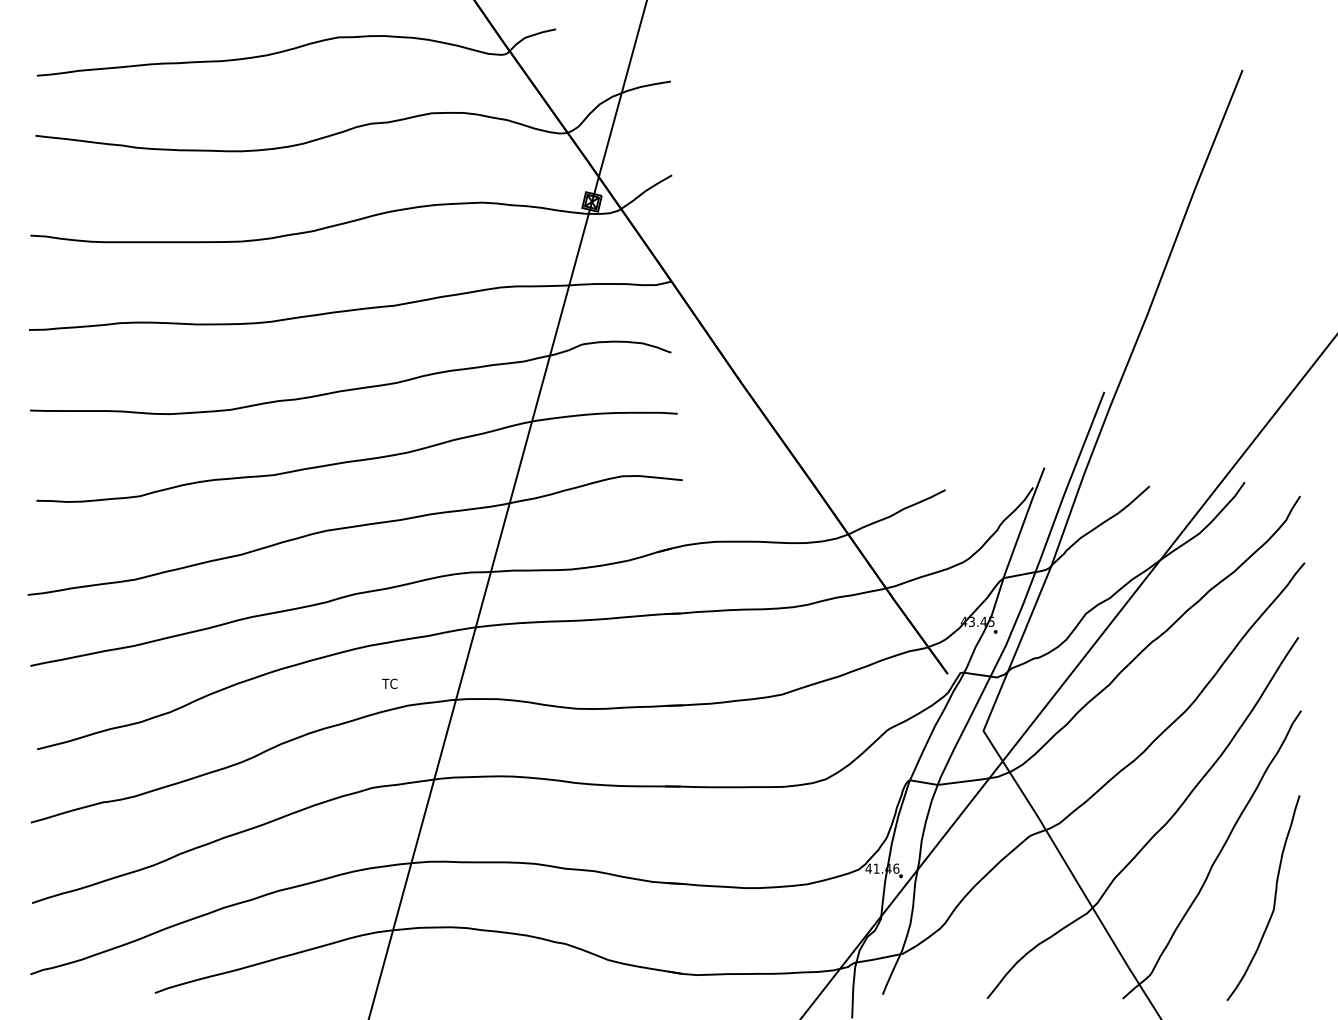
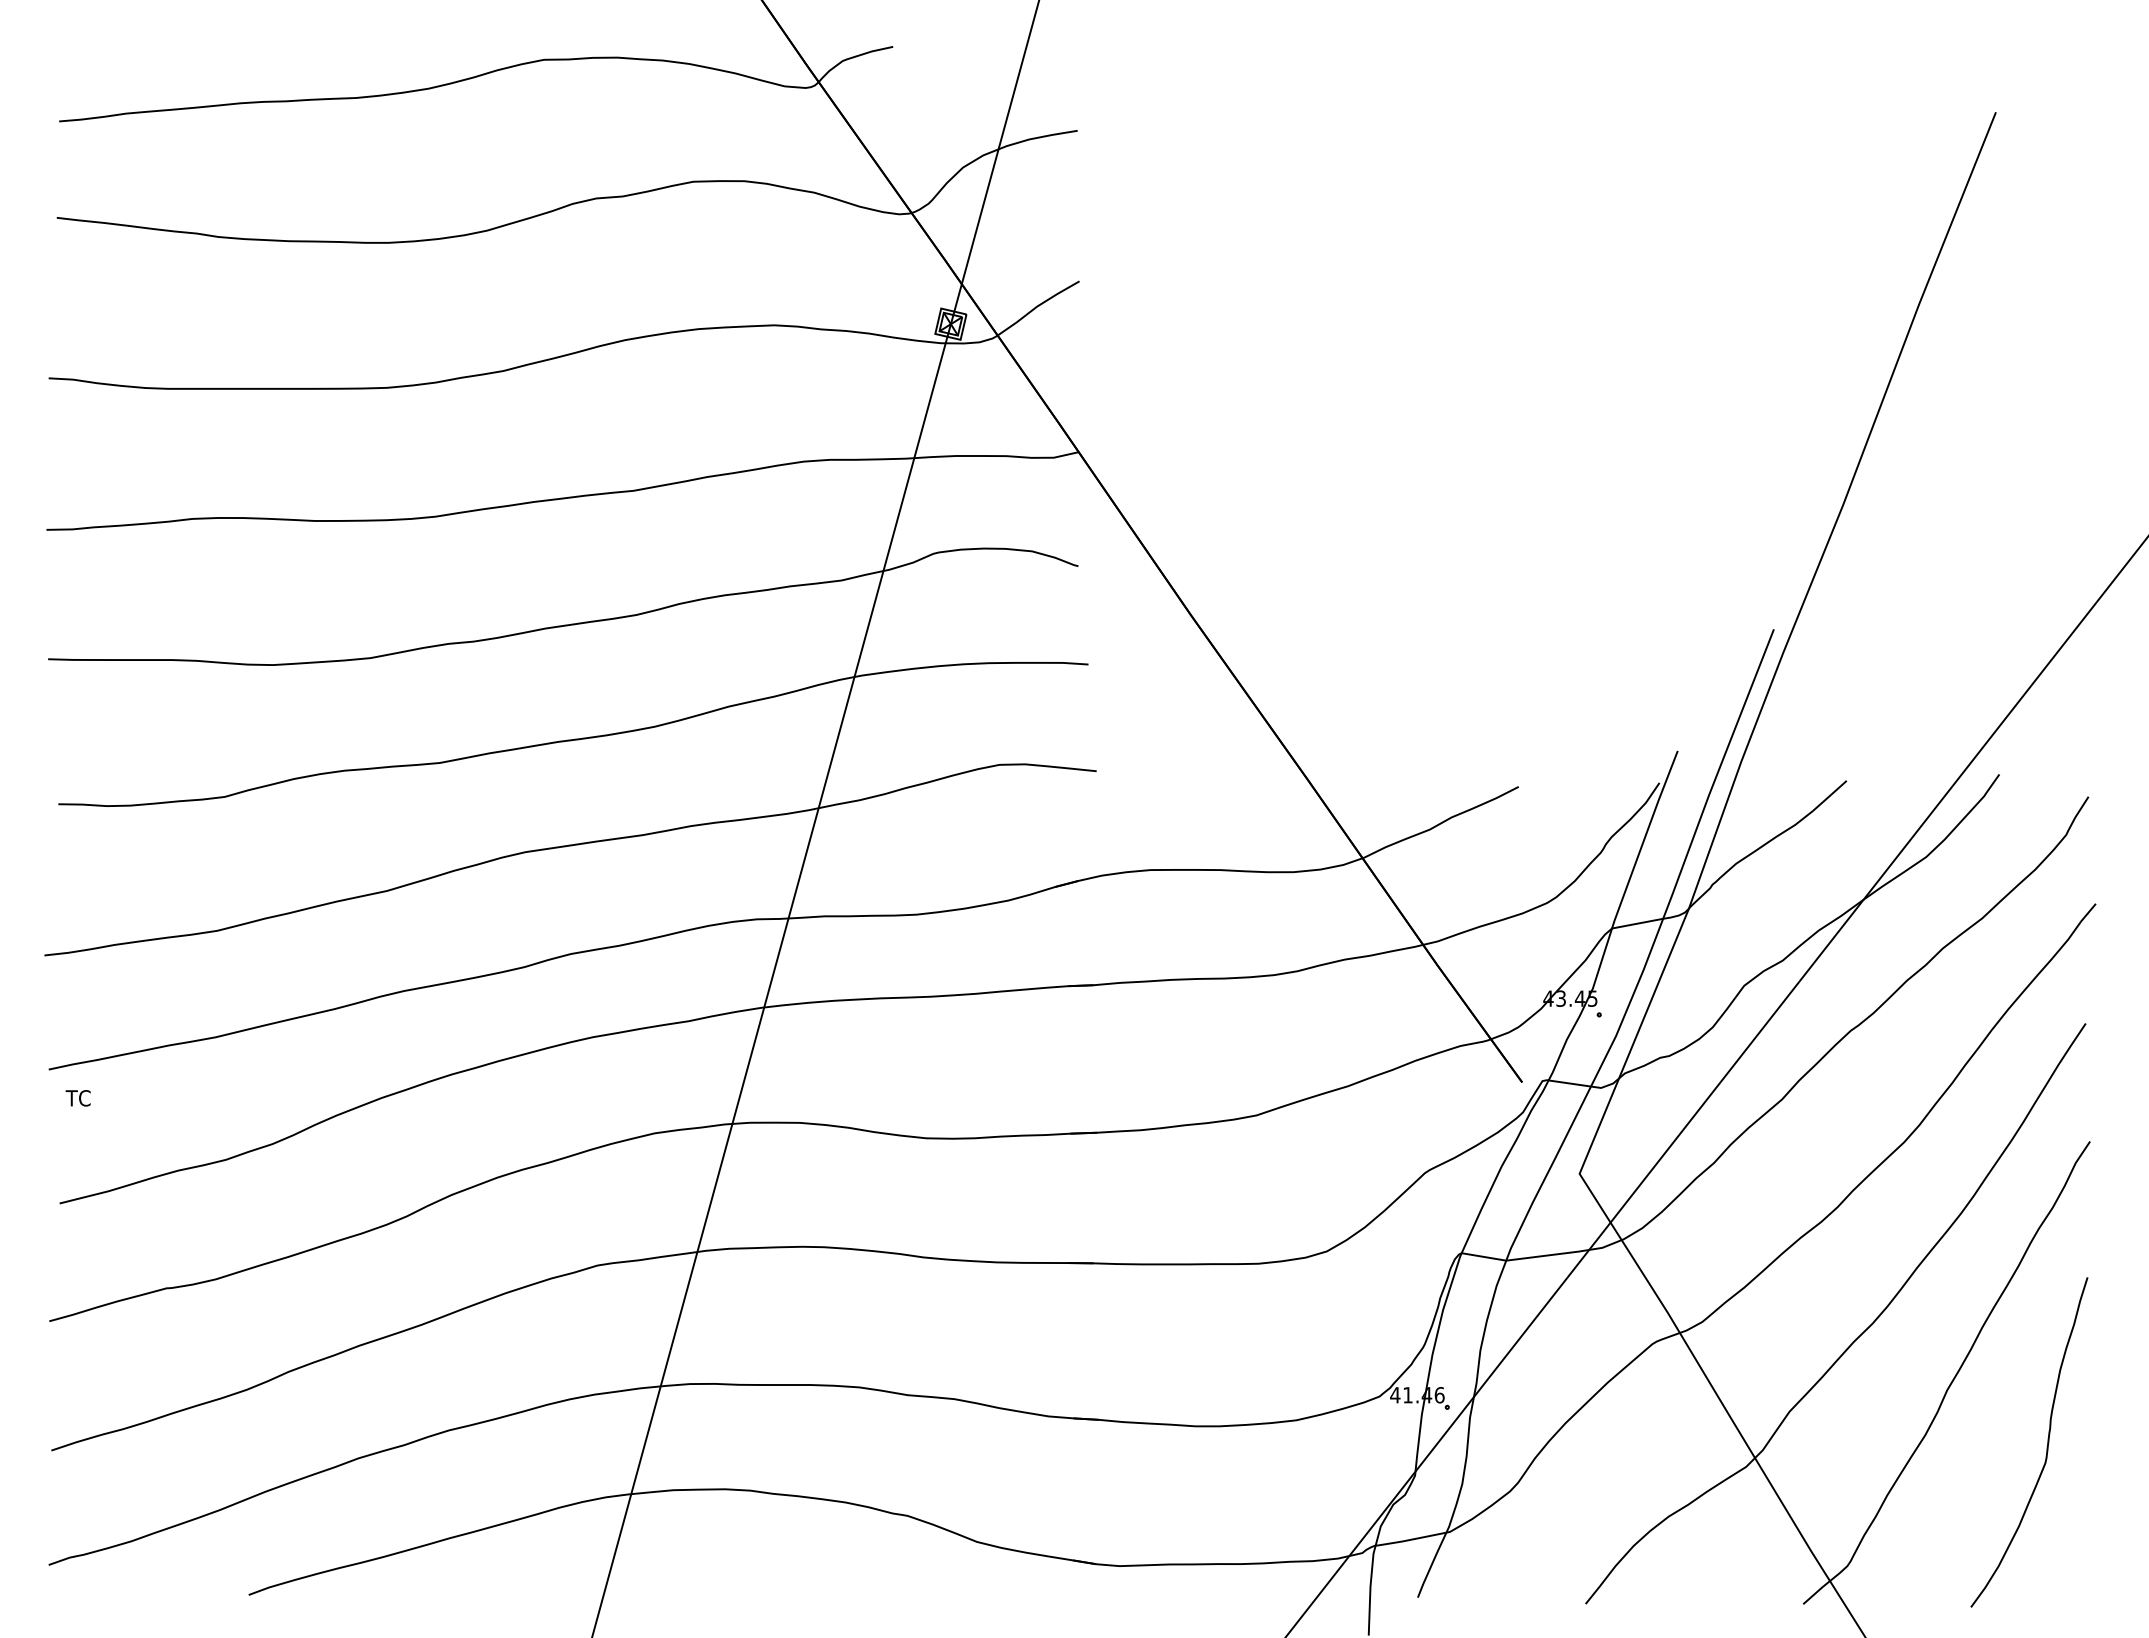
text: (389, 683) -> (77, 1097), moved

